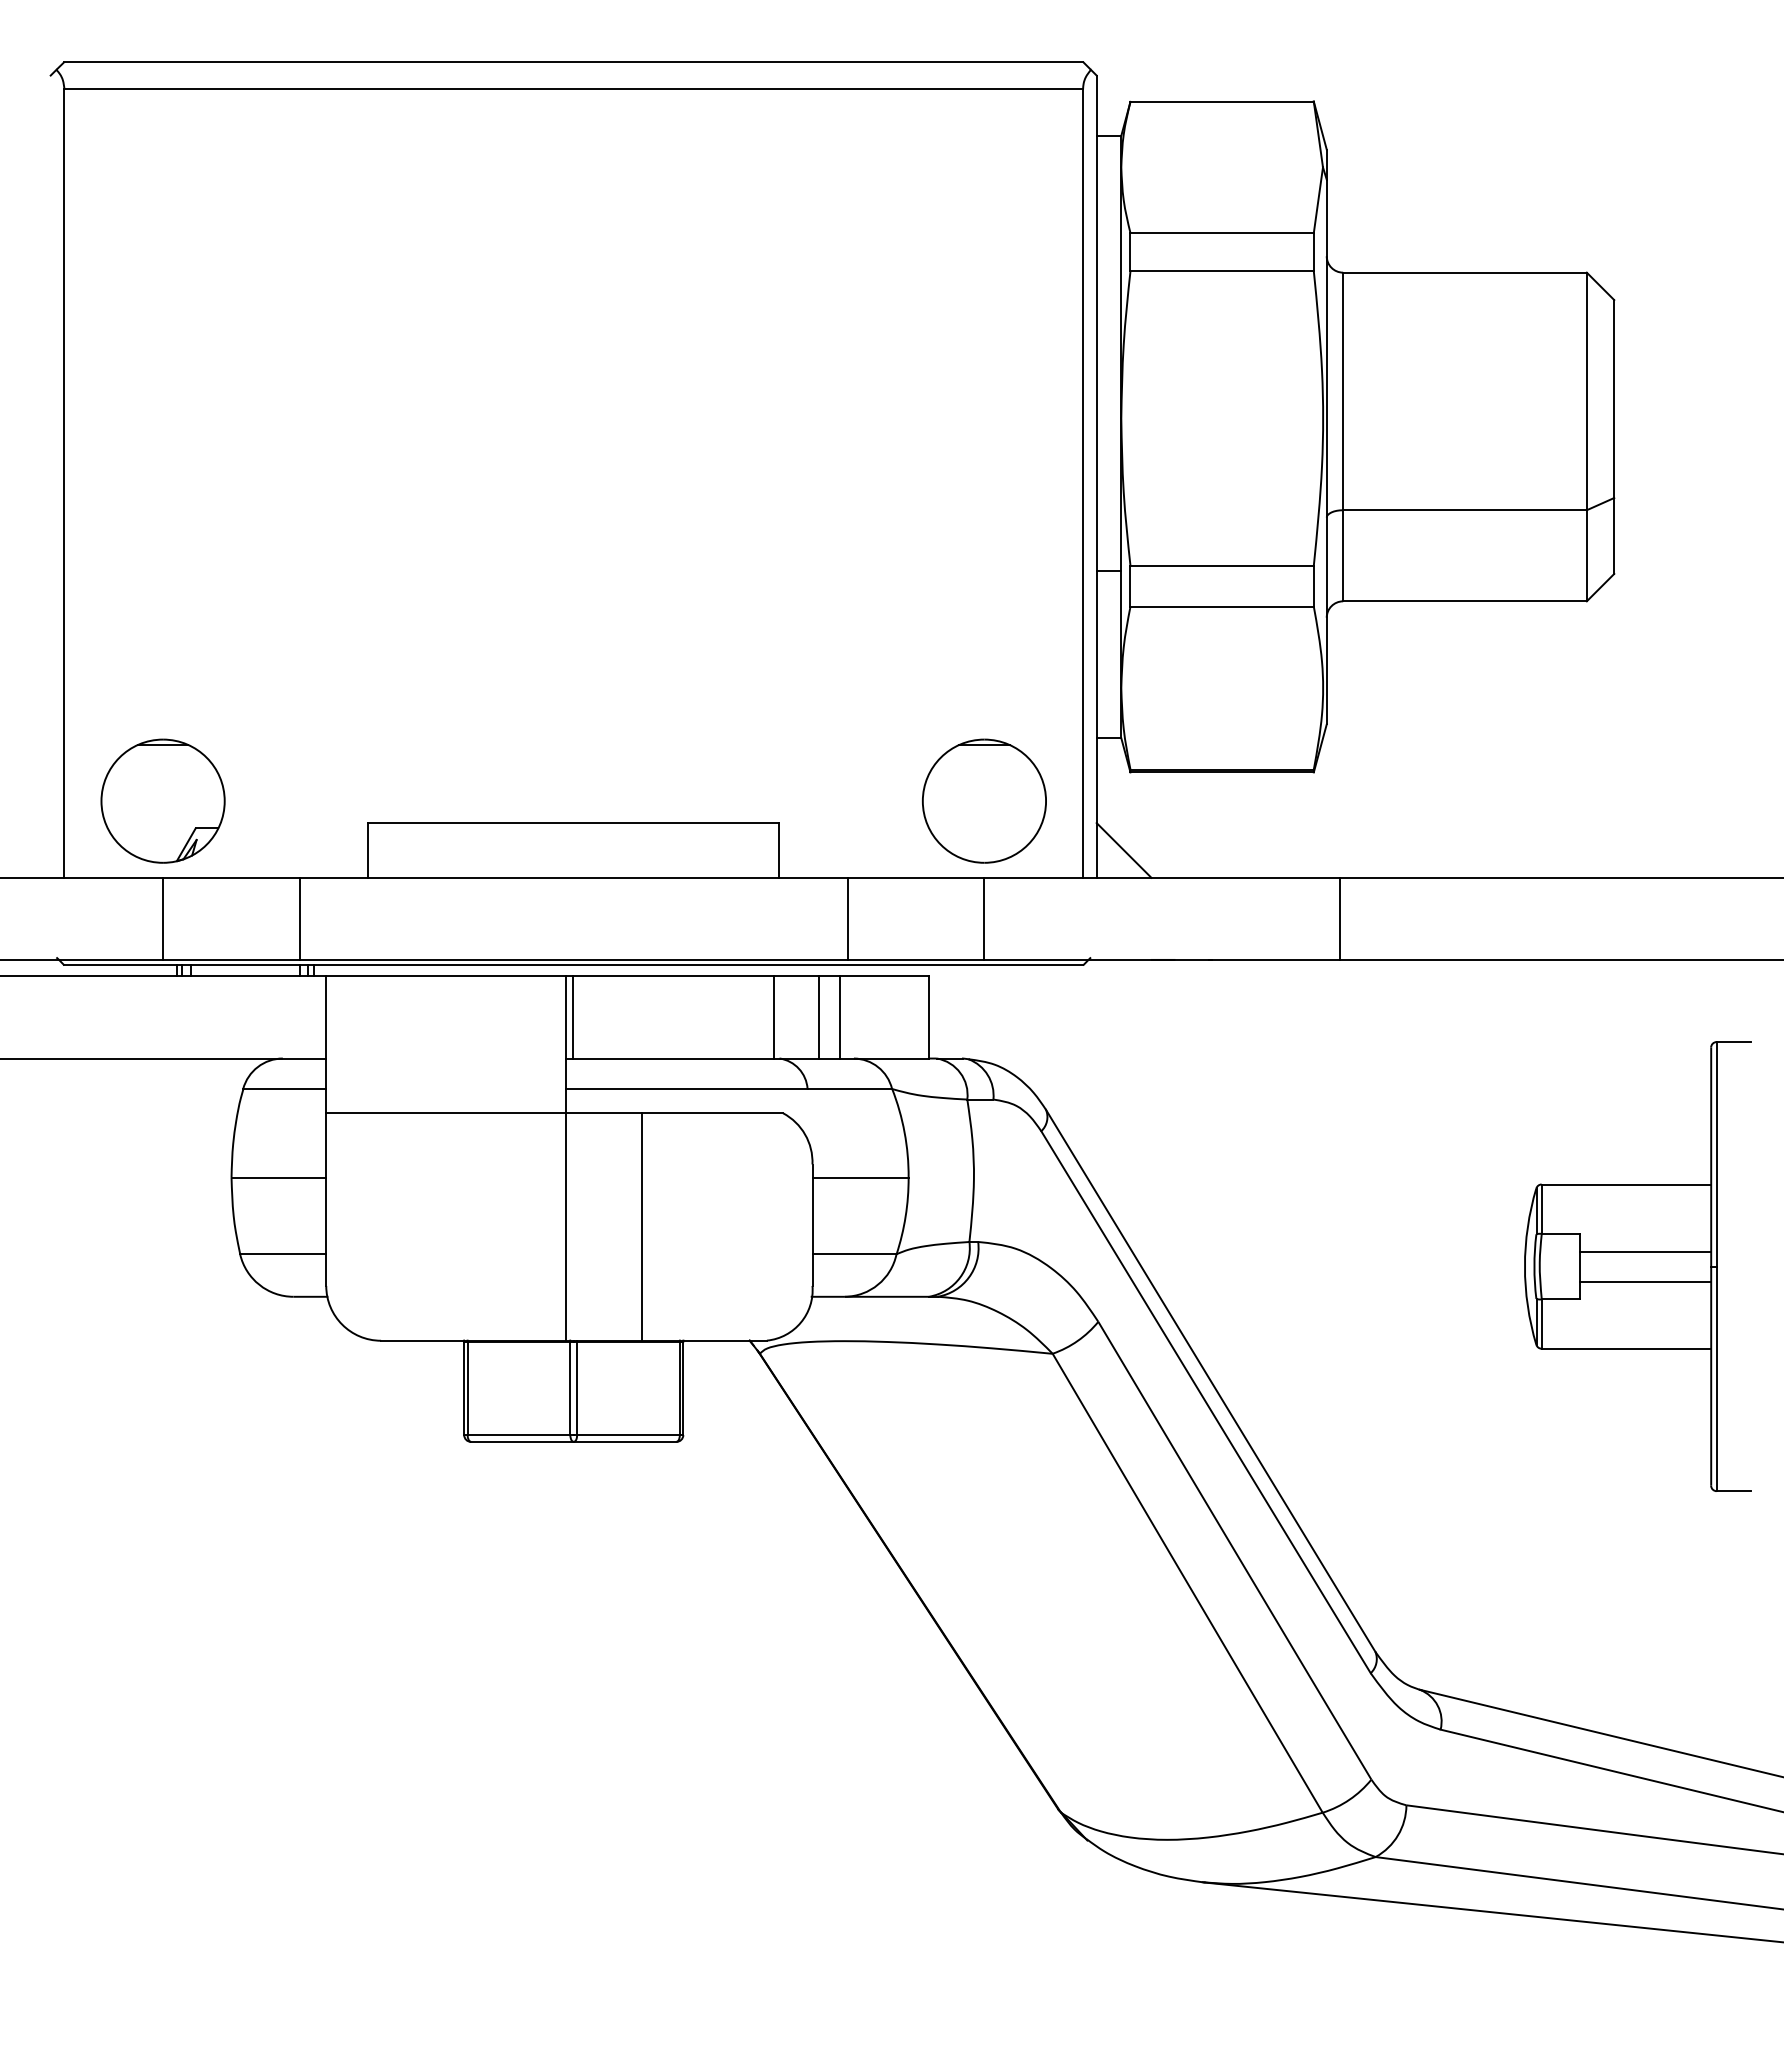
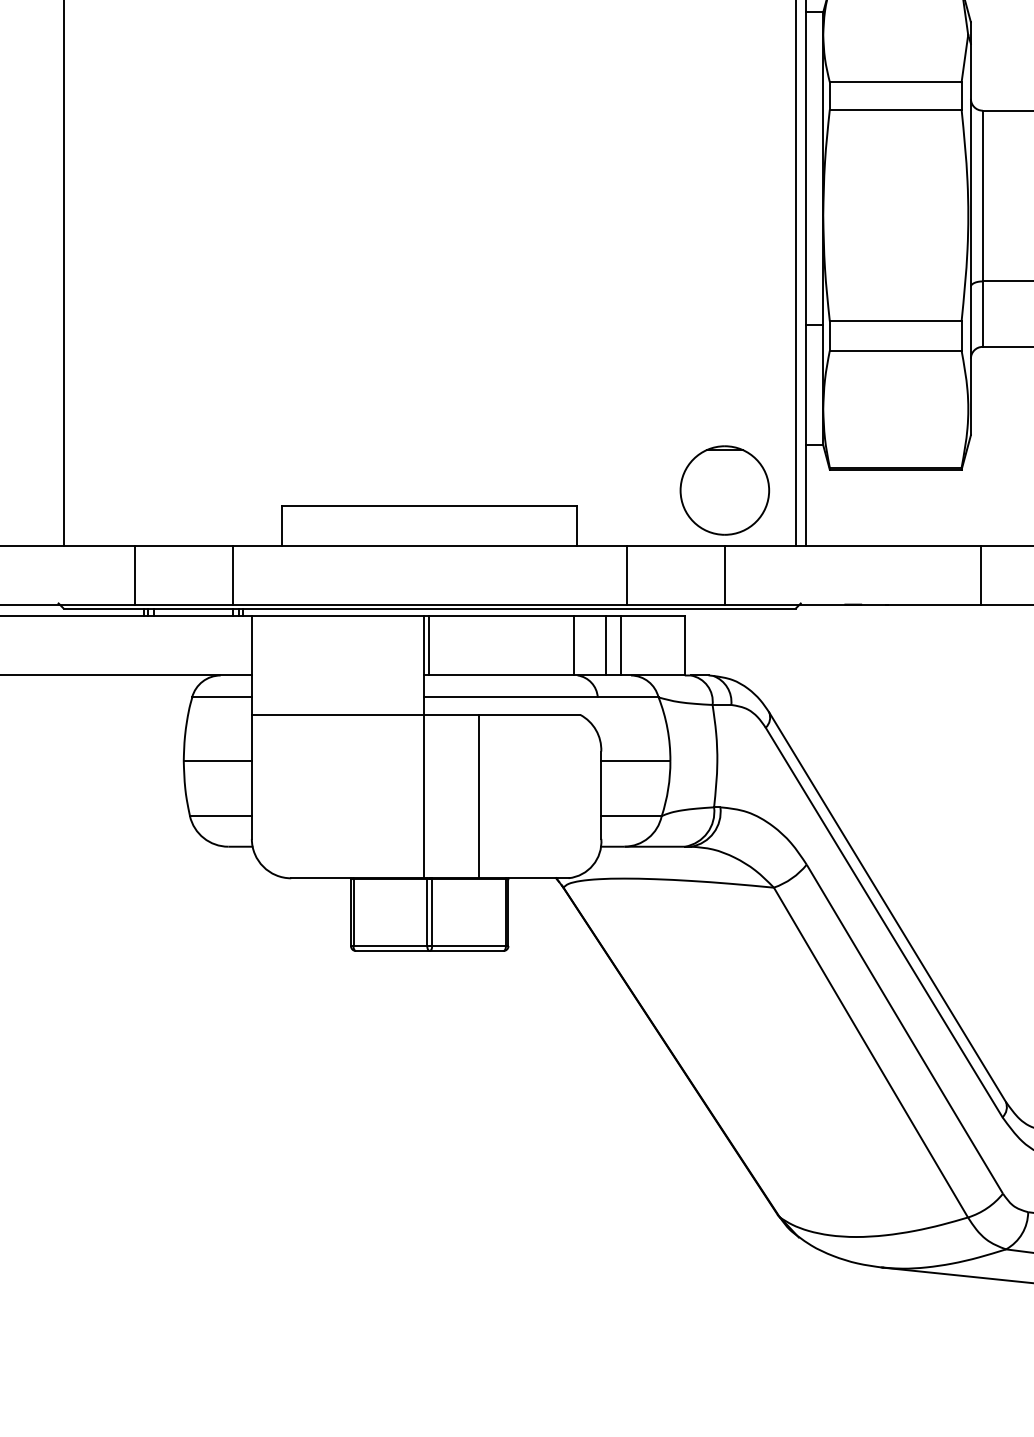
part: (162, 800) -> (134, 490), removed
line: (1123, 850) -> (824, 525), removed

